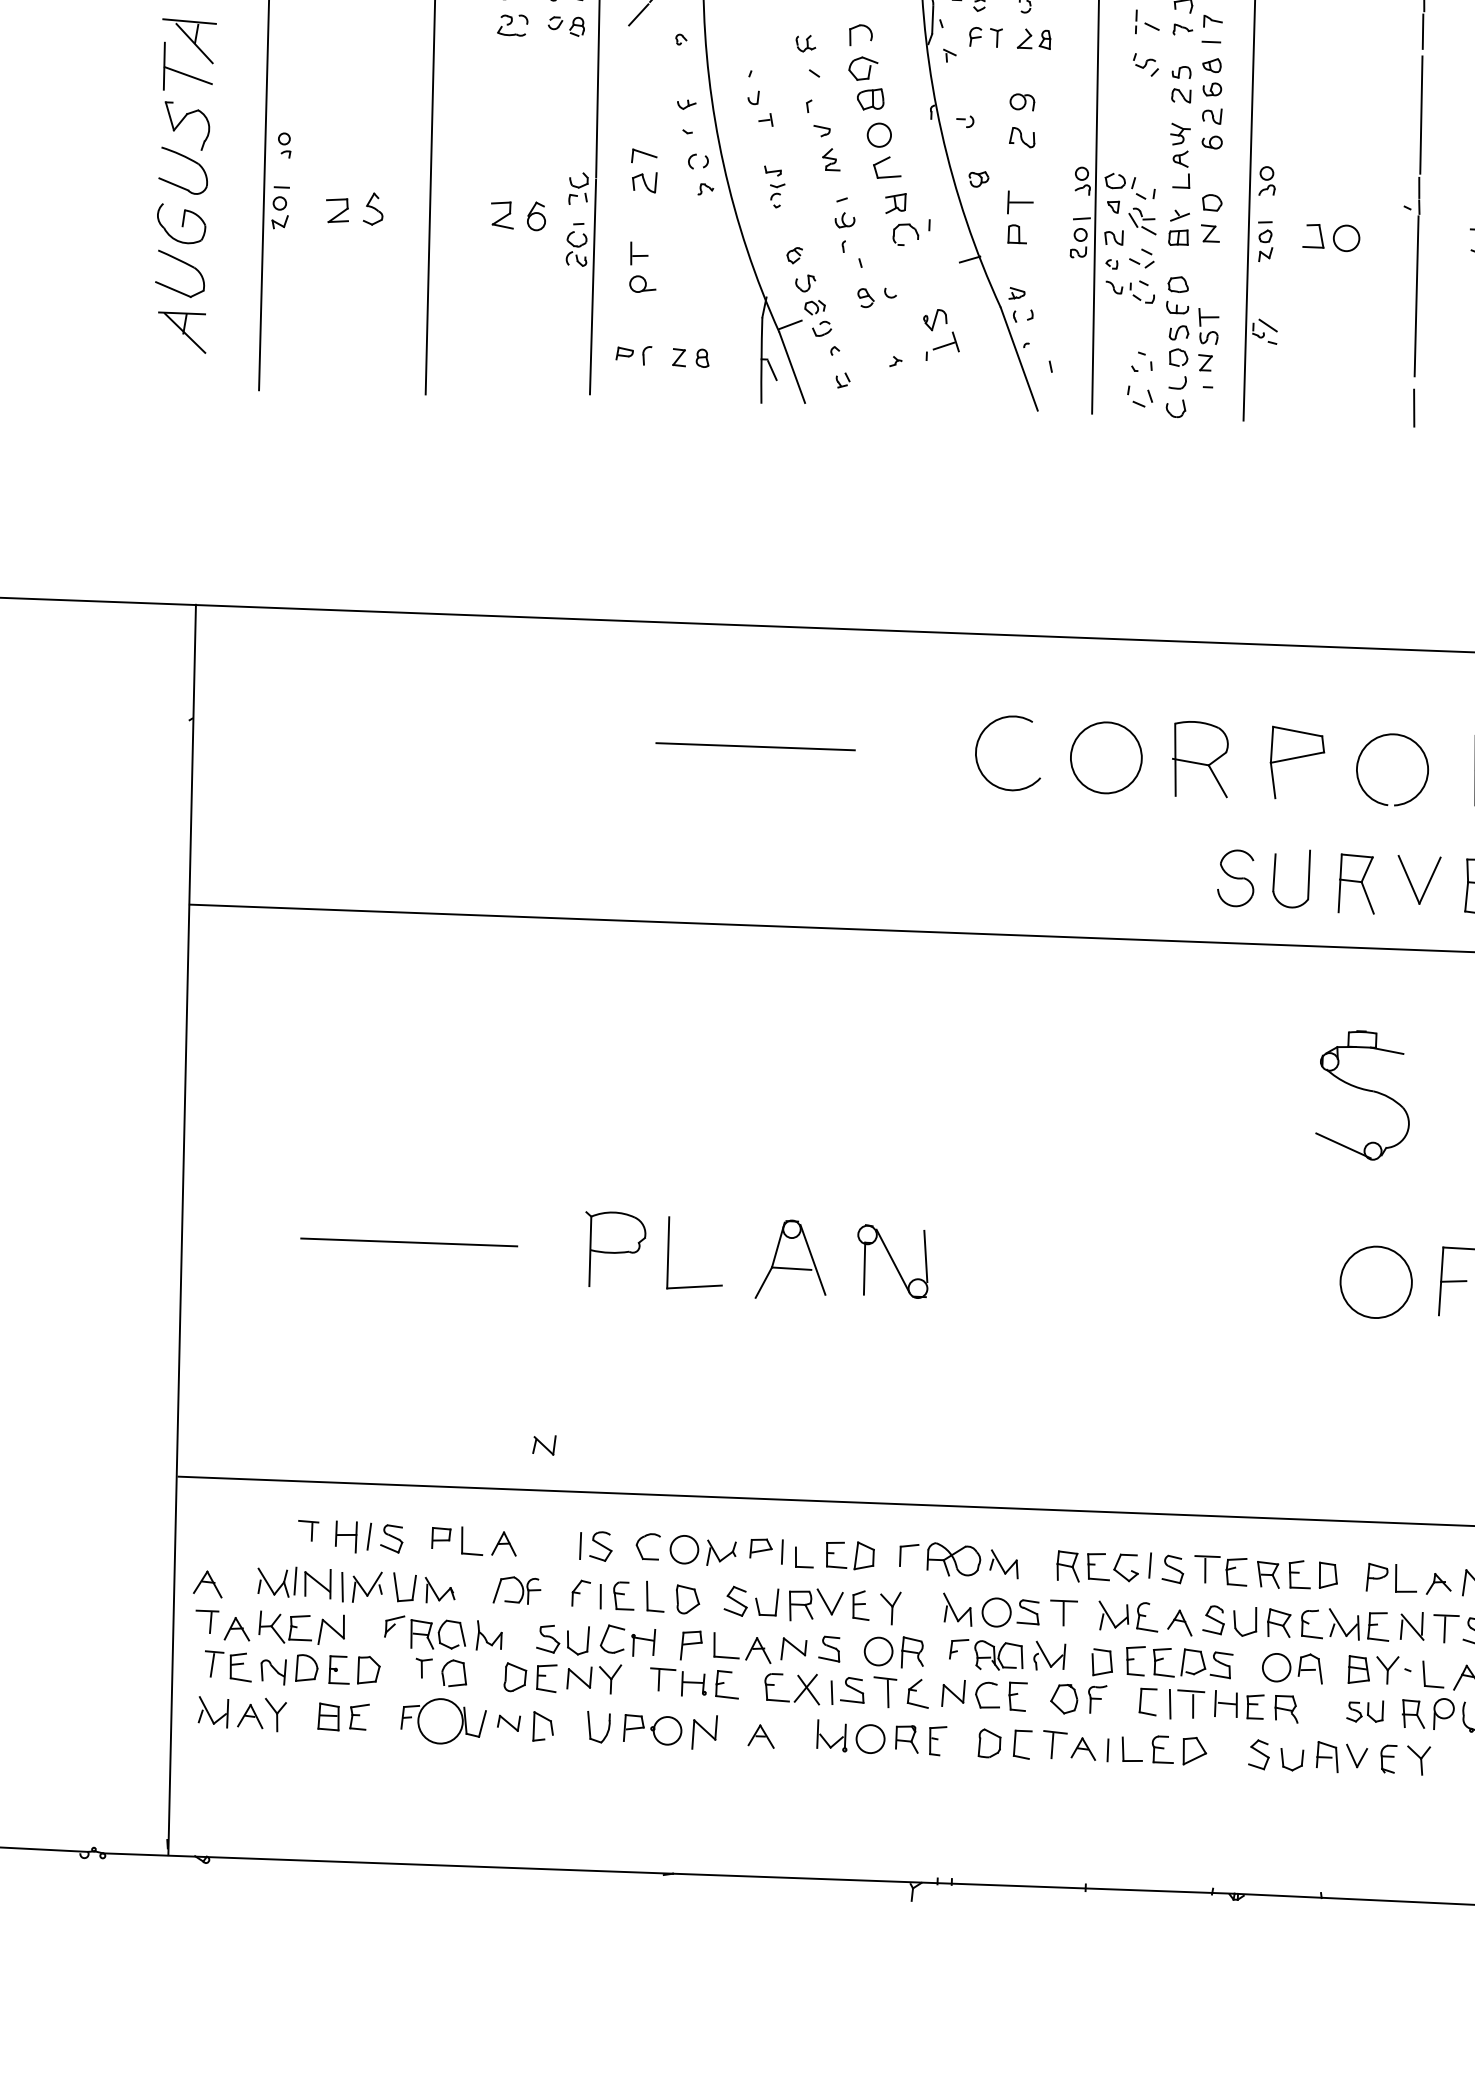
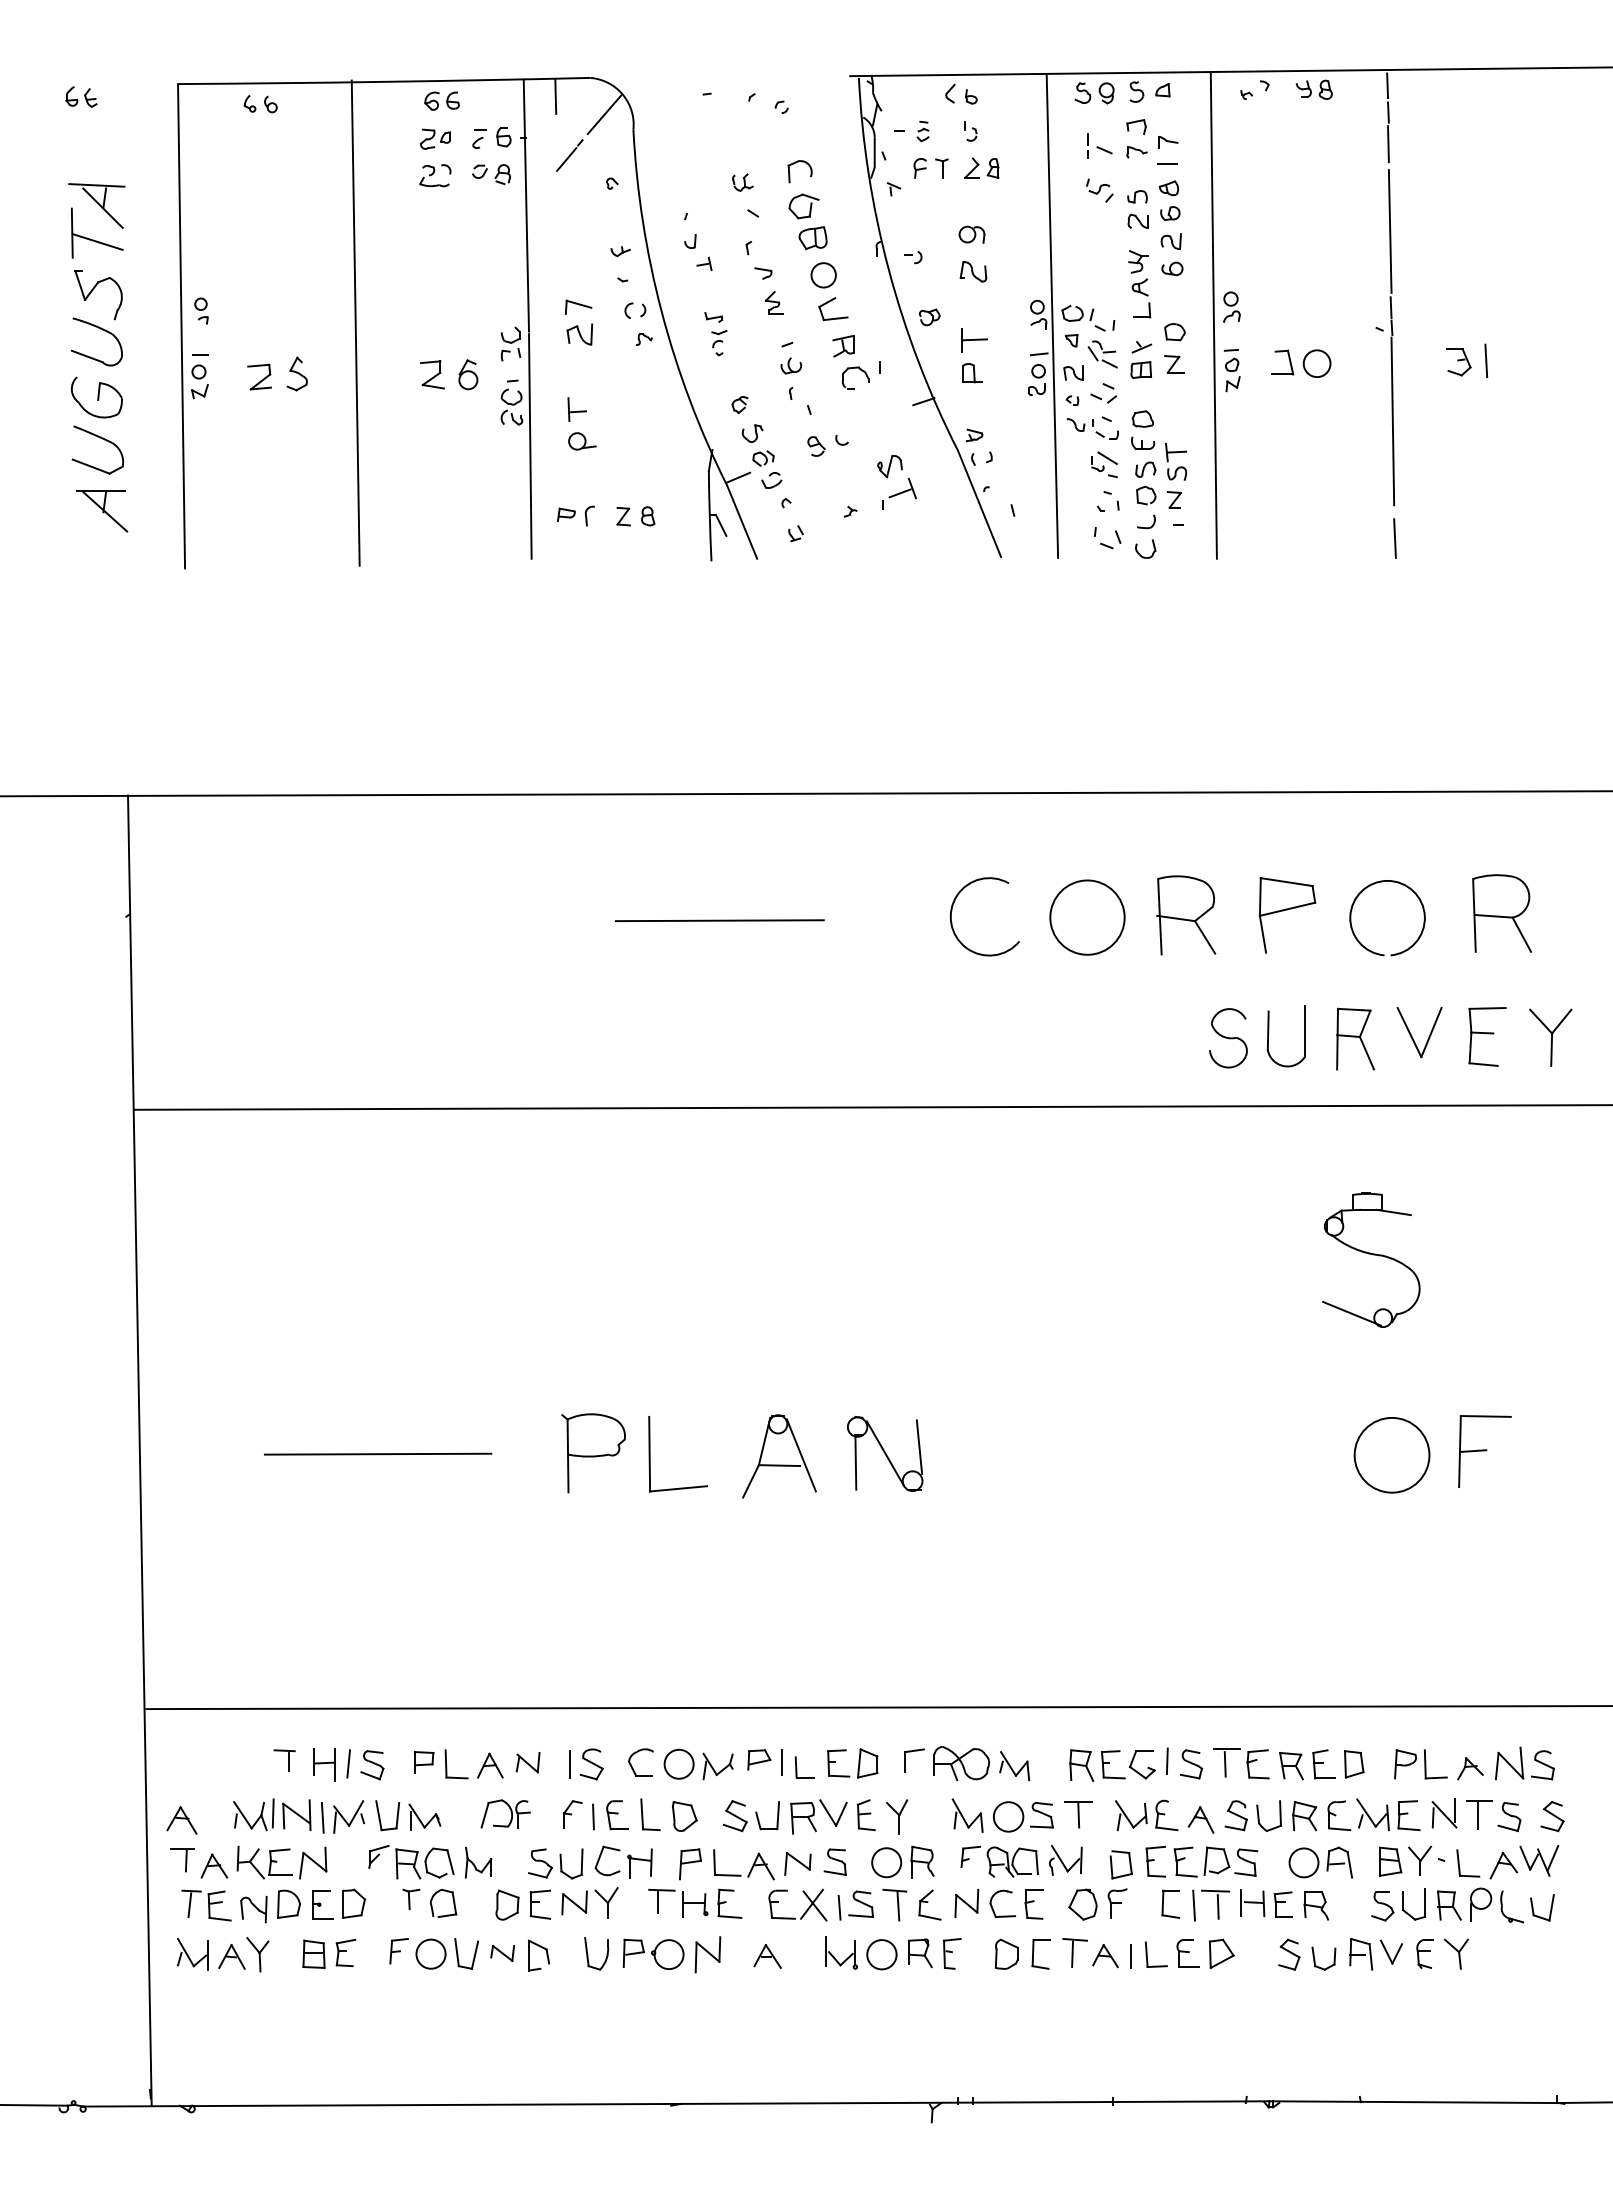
part: (1264, 331) -> (1104, 464), moved
part: (543, 1444) -> (527, 1762), moved
part: (1365, 1711) -> (1398, 1904), size x1.43
circle: (440, 1720) -> (430, 1953), size x0.62

